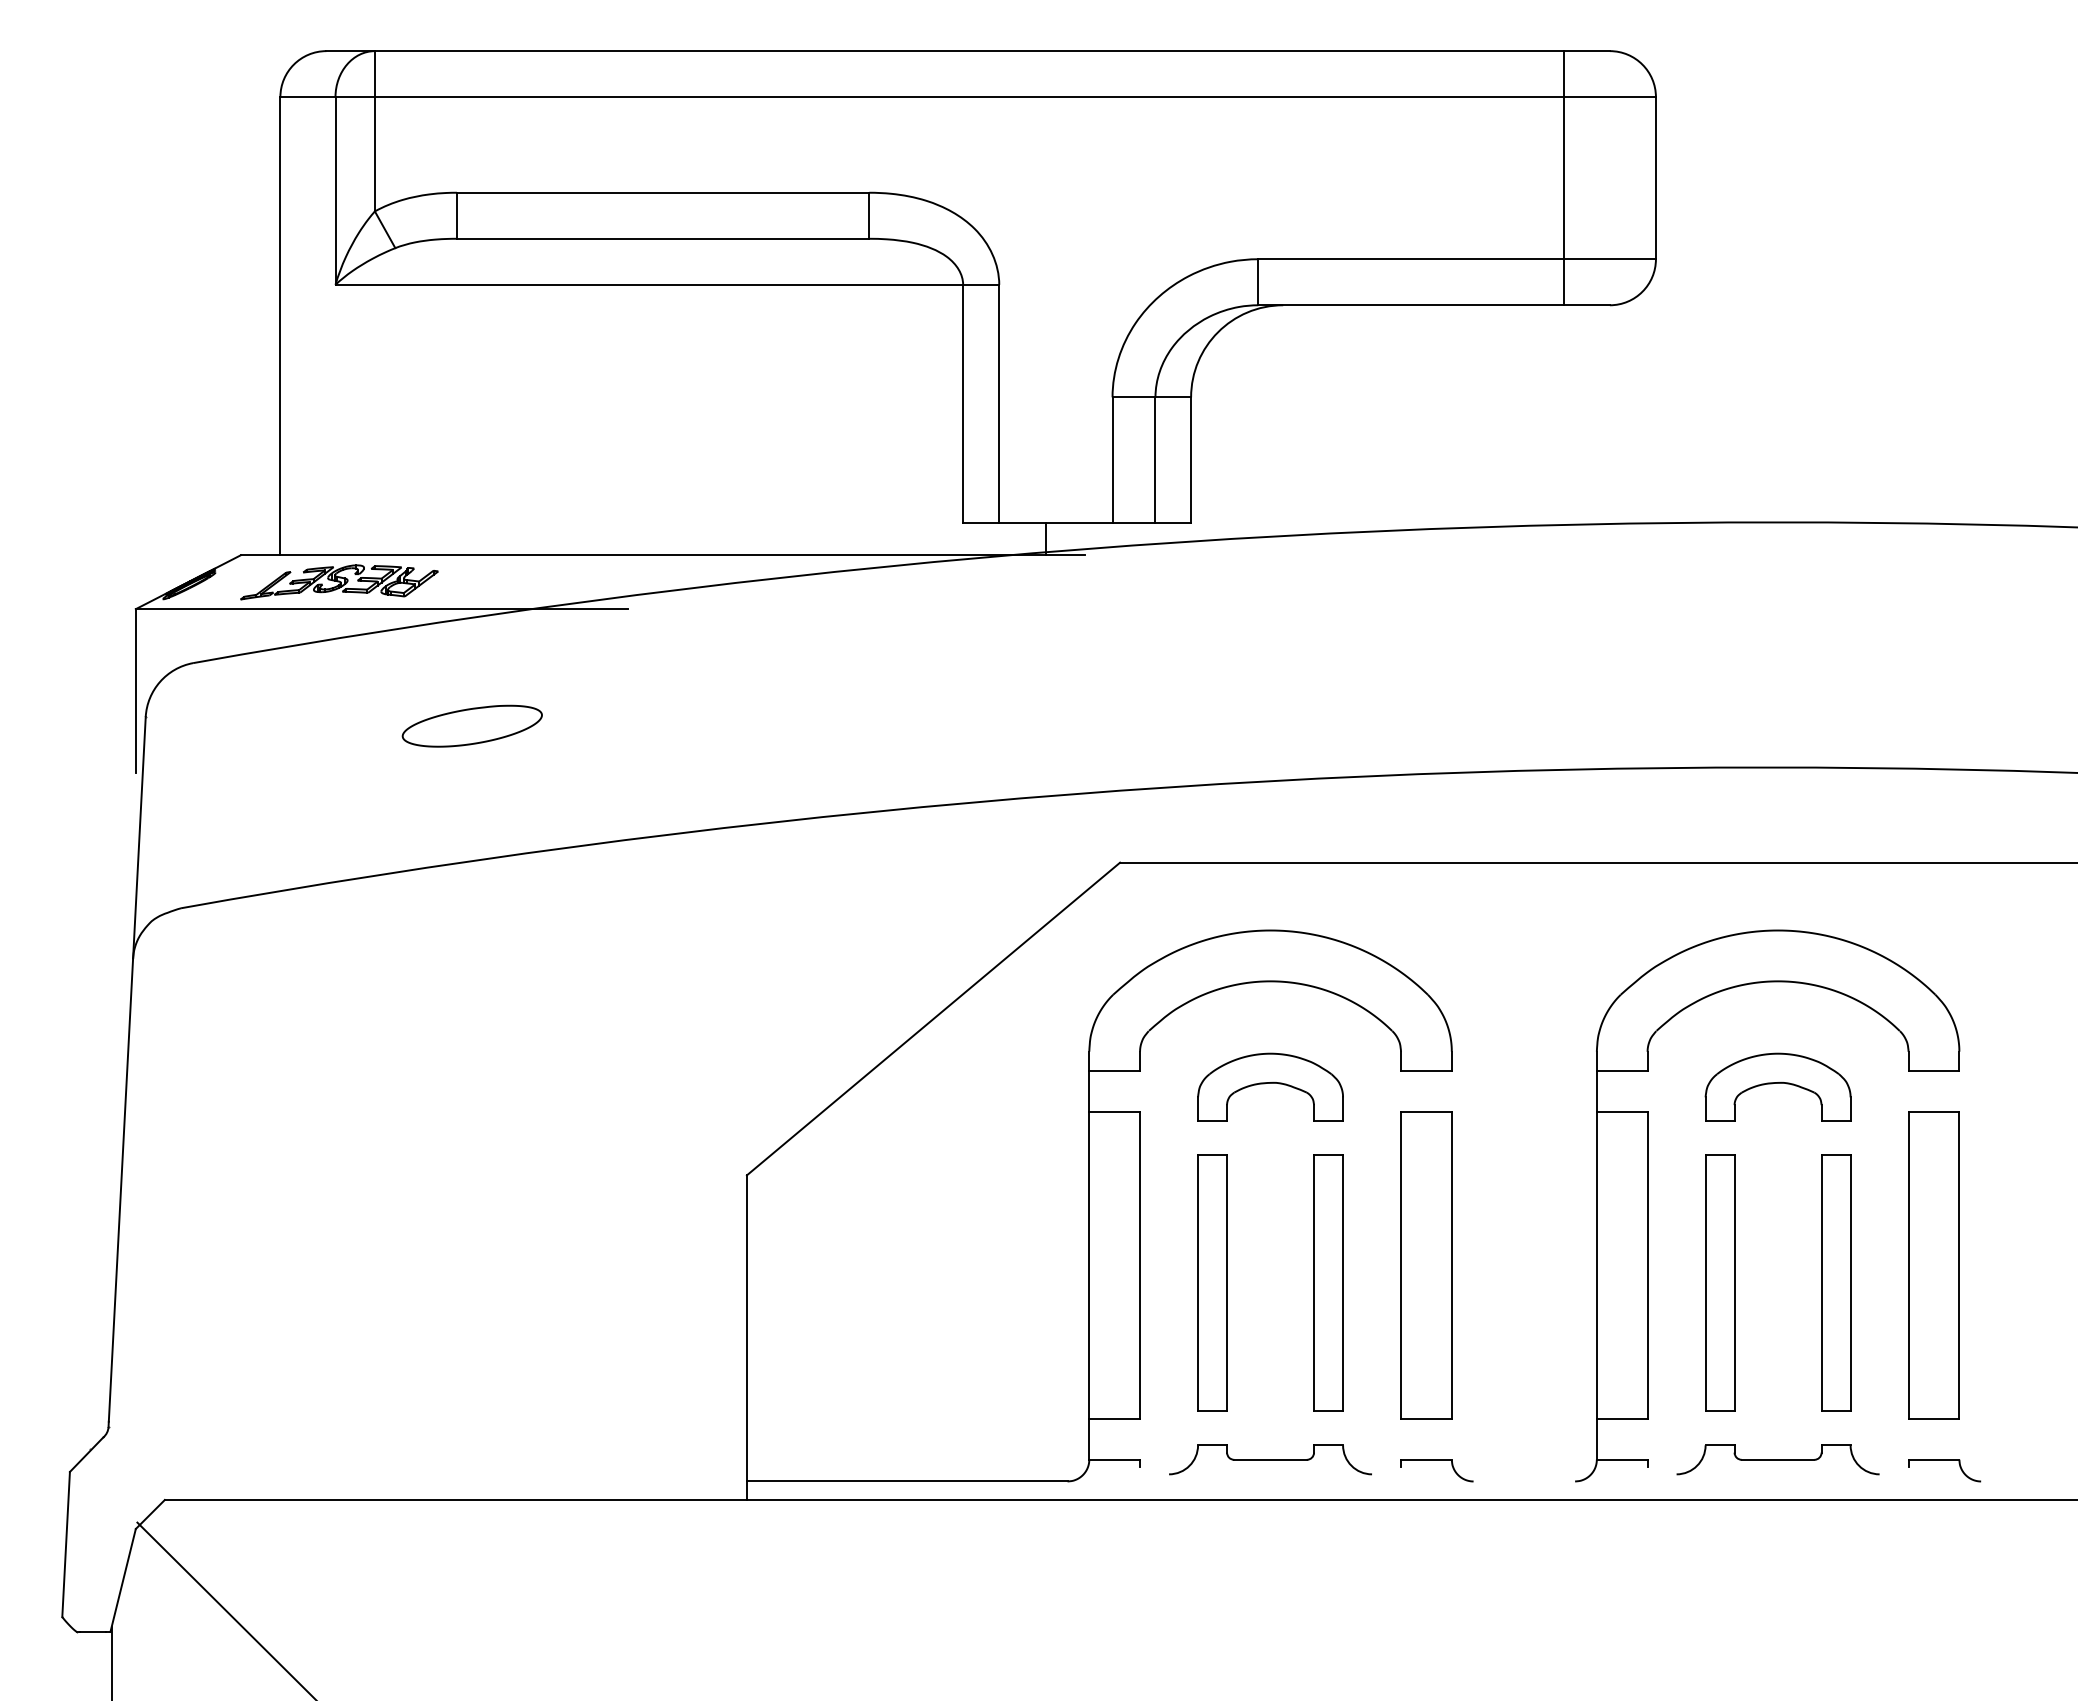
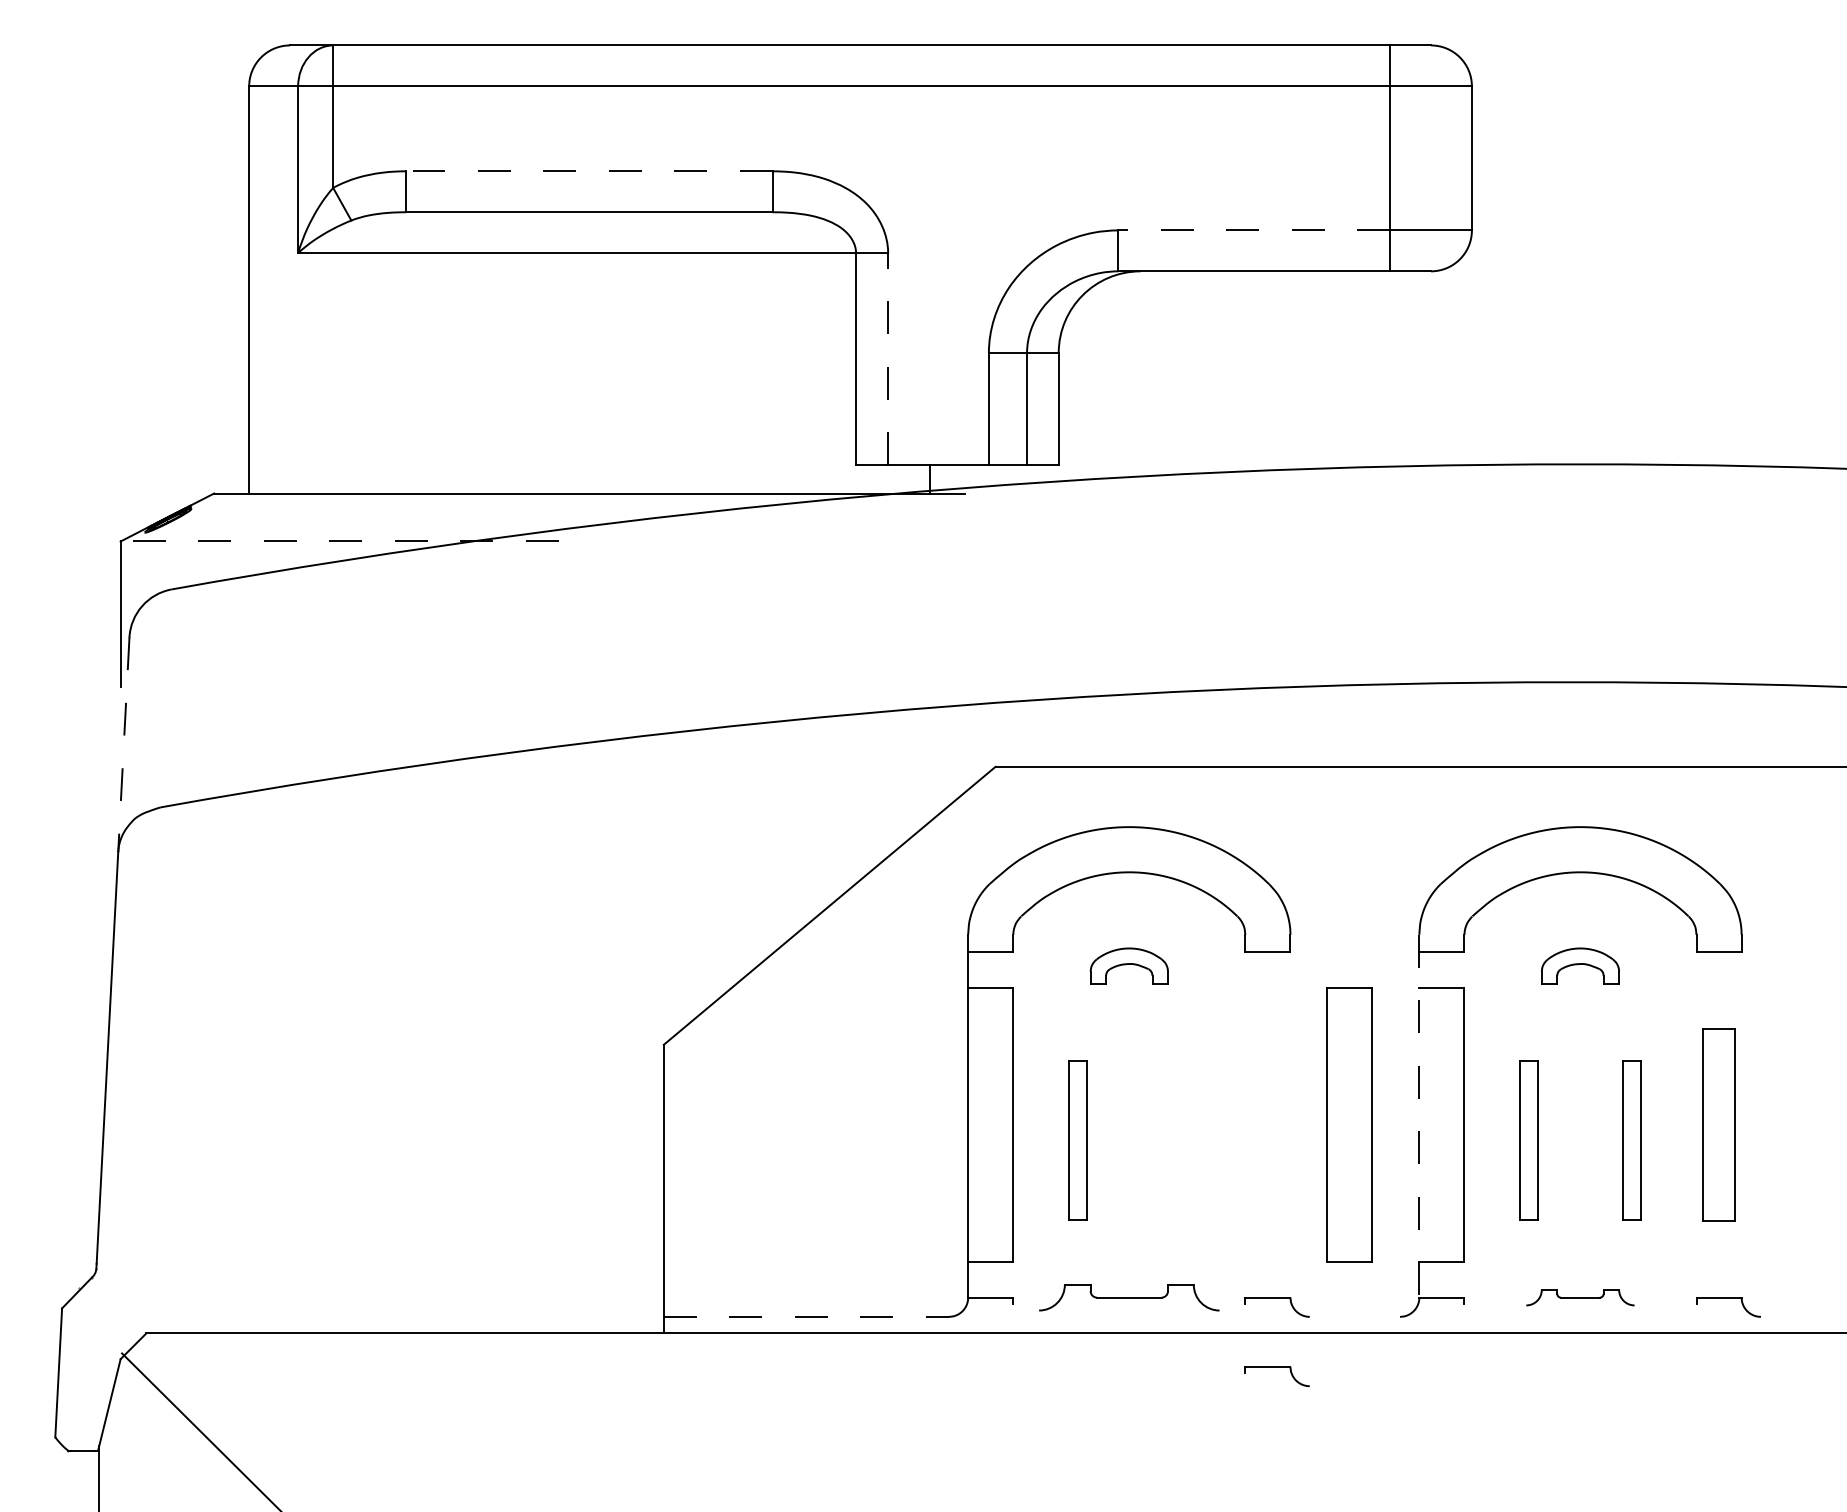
line: (662, 192) -> (588, 171), solid -> dashed
line: (1411, 259) -> (1254, 230), solid -> dashed
line: (999, 403) -> (888, 358), solid -> dashed
part: (339, 582) -> (301, 517), removed
line: (381, 609) -> (339, 541), solid -> dashed
part: (471, 725) -> (419, 644), removed
line: (139, 837) -> (123, 744), solid -> dashed
part: (1270, 1086) -> (1129, 965), size x0.6
part: (1777, 1086) -> (1579, 965), size x0.6
line: (1596, 1256) -> (1419, 1116), solid -> dashed
part: (1426, 1265) -> (1349, 1124), moved
part: (1933, 1265) -> (1718, 1124), size x0.7
part: (1212, 1282) -> (1077, 1140), size x0.7
part: (1328, 1282) -> (1180, 1140), removed
part: (1720, 1282) -> (1529, 1140), size x0.7
part: (1836, 1282) -> (1632, 1140), size x0.7
part: (1777, 1459) -> (1579, 1297), size x0.6
line: (907, 1481) -> (806, 1316), solid -> dashed
part: (1436, 1538) -> (1276, 1367), added

